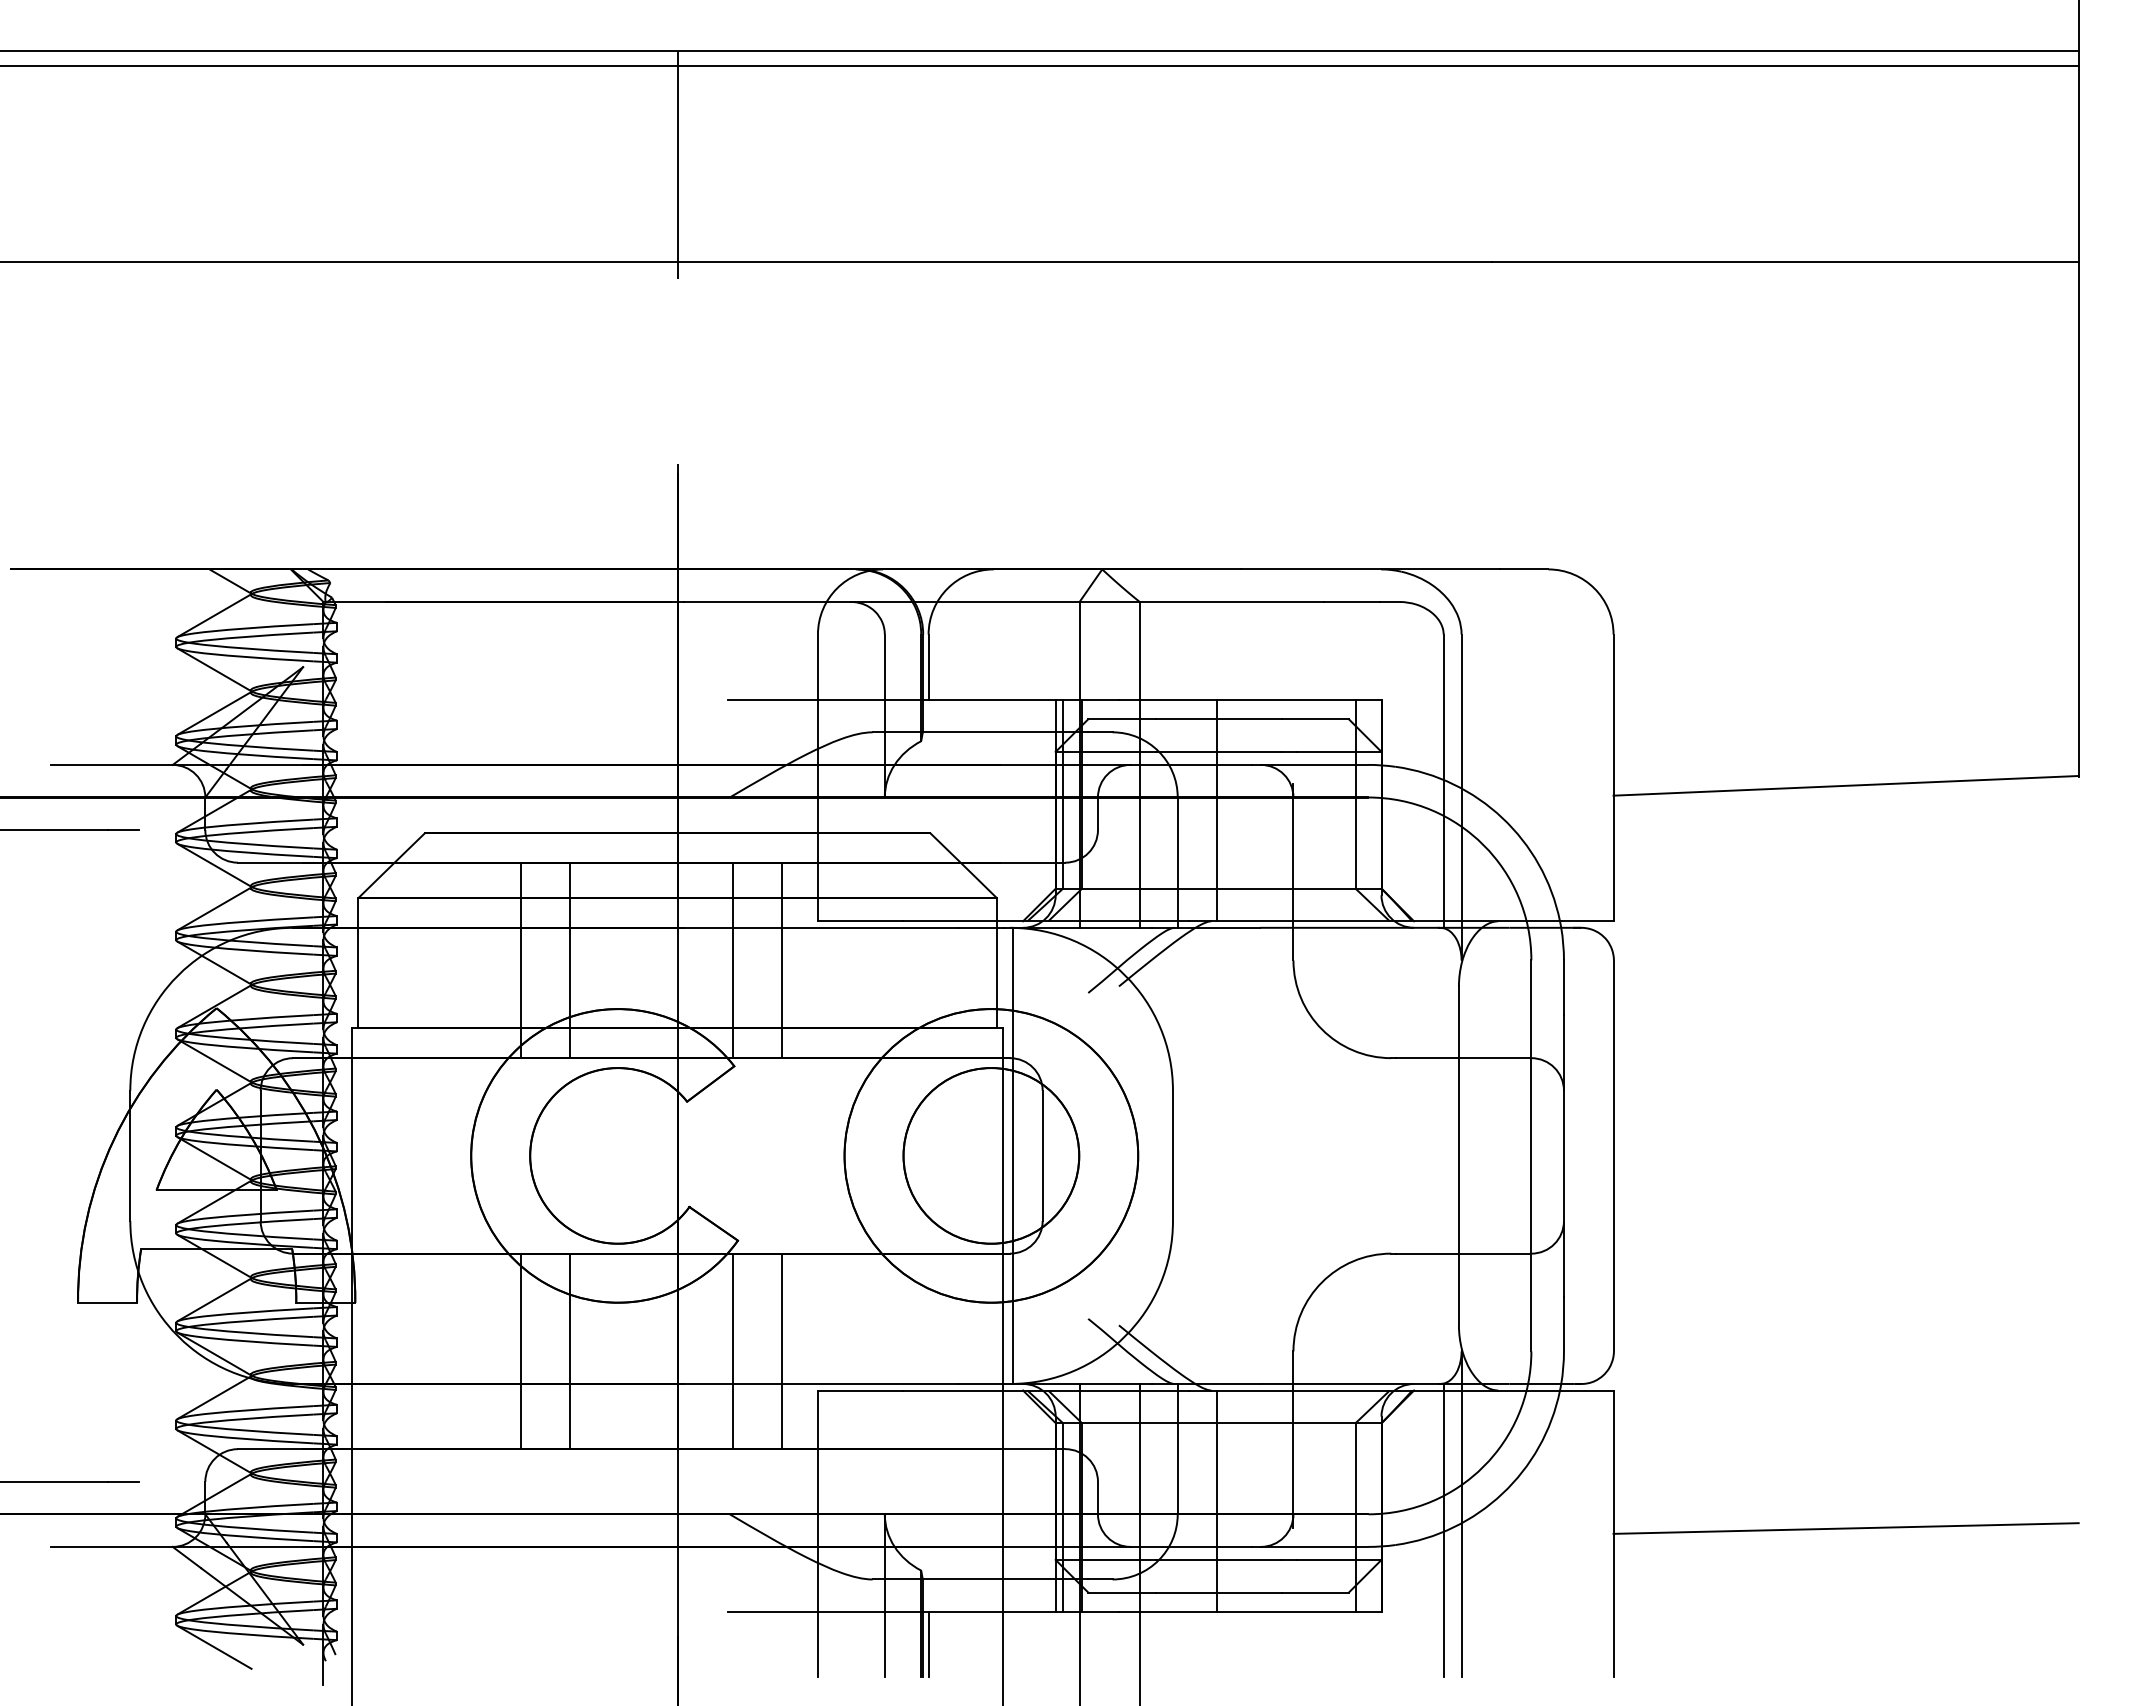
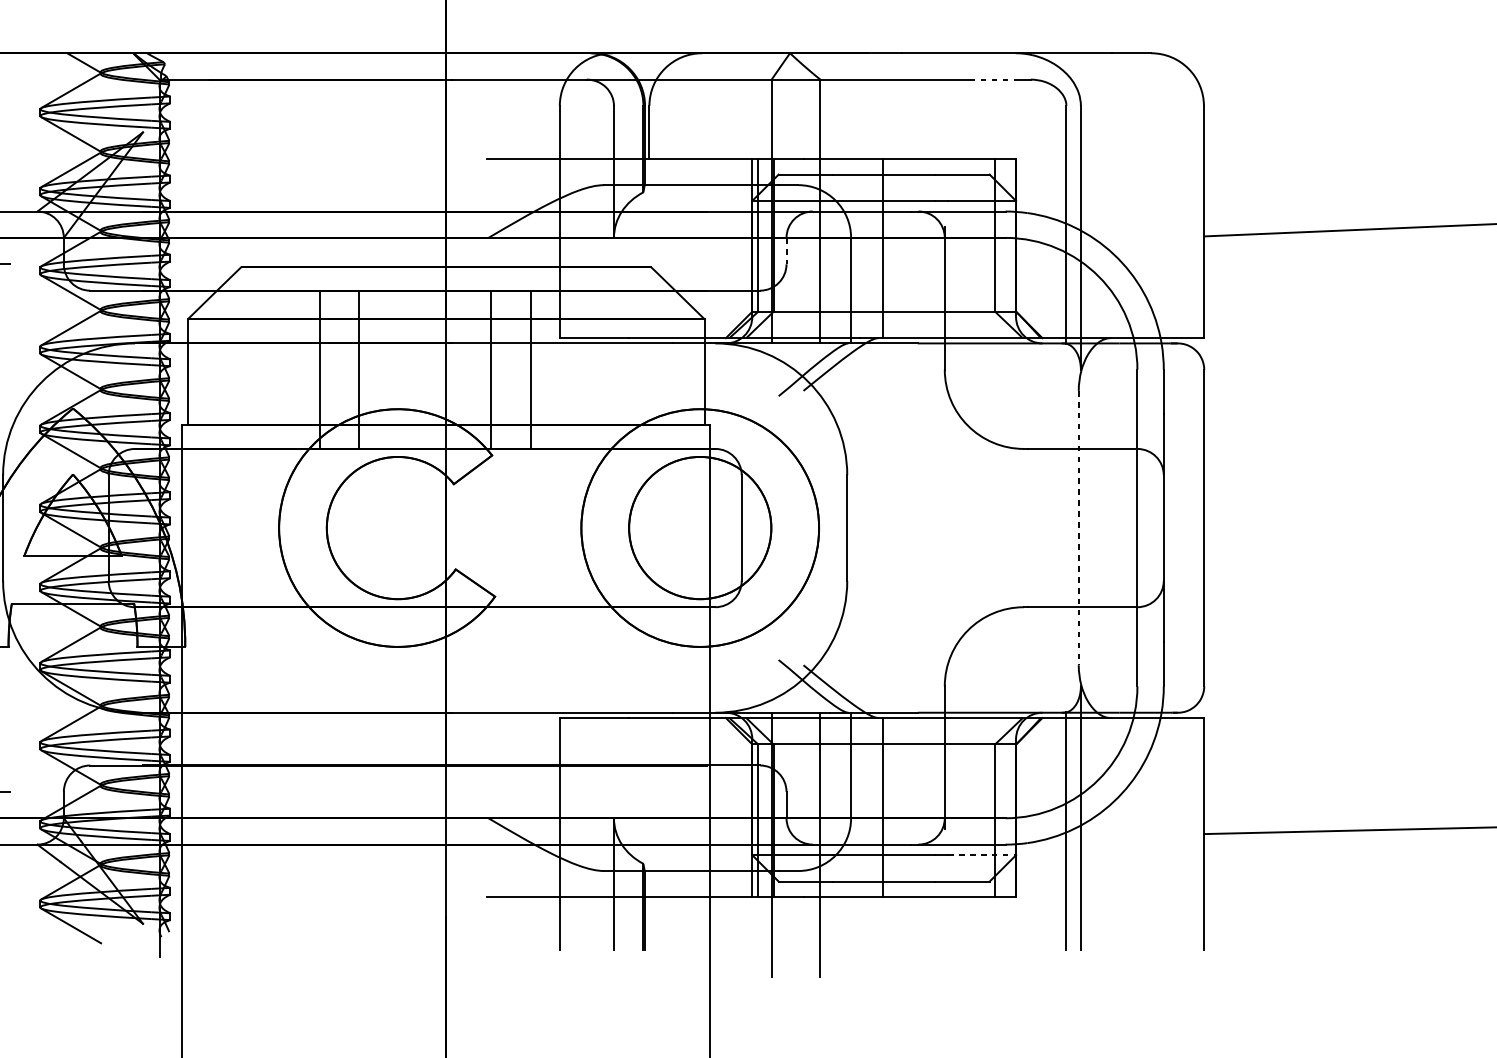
line: (1352, 602) -> (992, 80), solid -> dashed
line: (1097, 814) -> (786, 251), solid -> dashed
line: (1013, 1155) -> (718, 527), removed
line: (1458, 1156) -> (1078, 528), solid -> dashed
line: (521, 1351) -> (319, 686), removed
line: (570, 1351) -> (359, 686), removed
line: (733, 1351) -> (491, 686), removed
line: (781, 1351) -> (530, 686), removed
line: (1339, 1559) -> (982, 854), solid -> dashed
line: (928, 1644) -> (649, 923), removed

